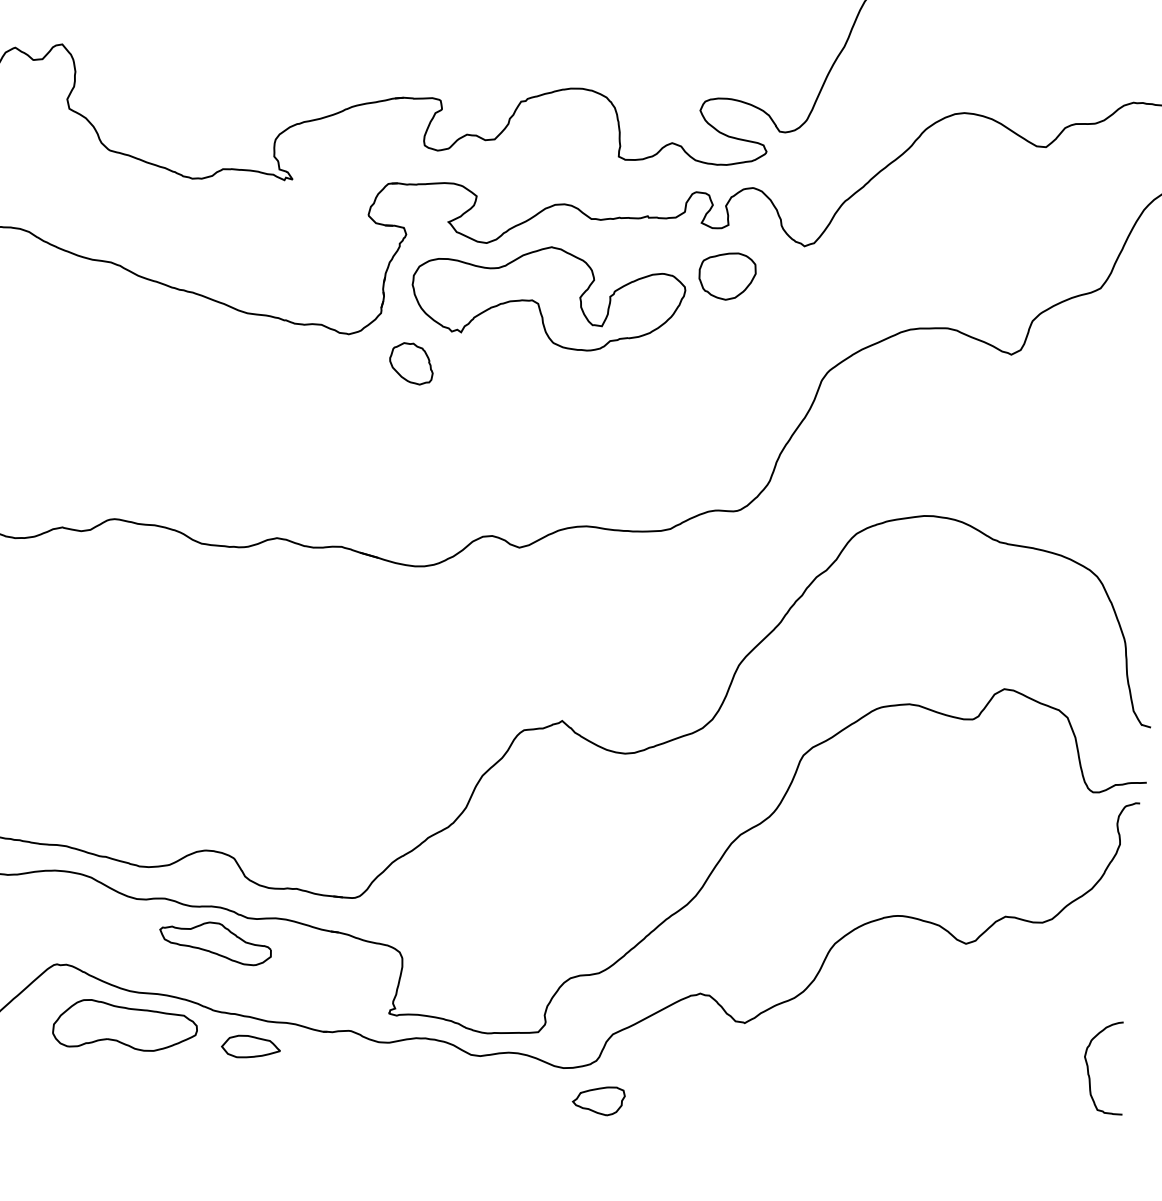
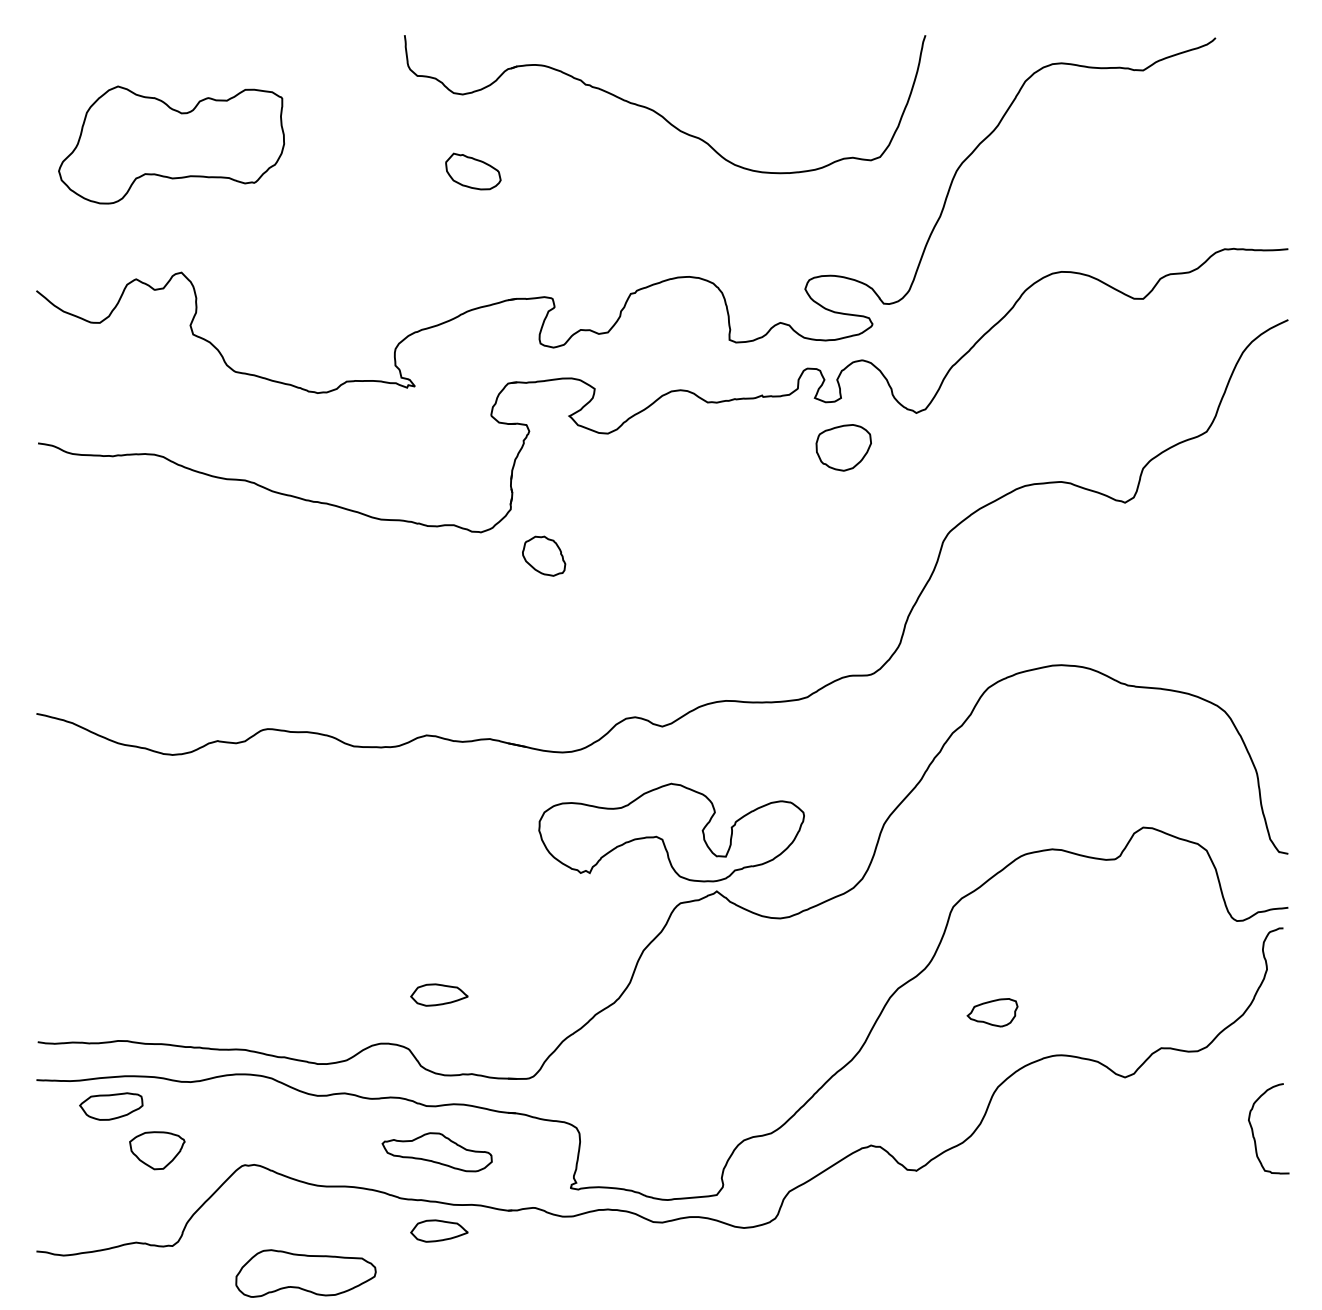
part: (548, 297) -> (671, 832), moved
part: (269, 804) -> (439, 994), added
part: (214, 942) -> (436, 1152), moved
part: (124, 1026) -> (305, 1273), moved
curve: (1089, 1066) -> (1253, 1129), moved
part: (598, 1100) -> (992, 1012), moved

